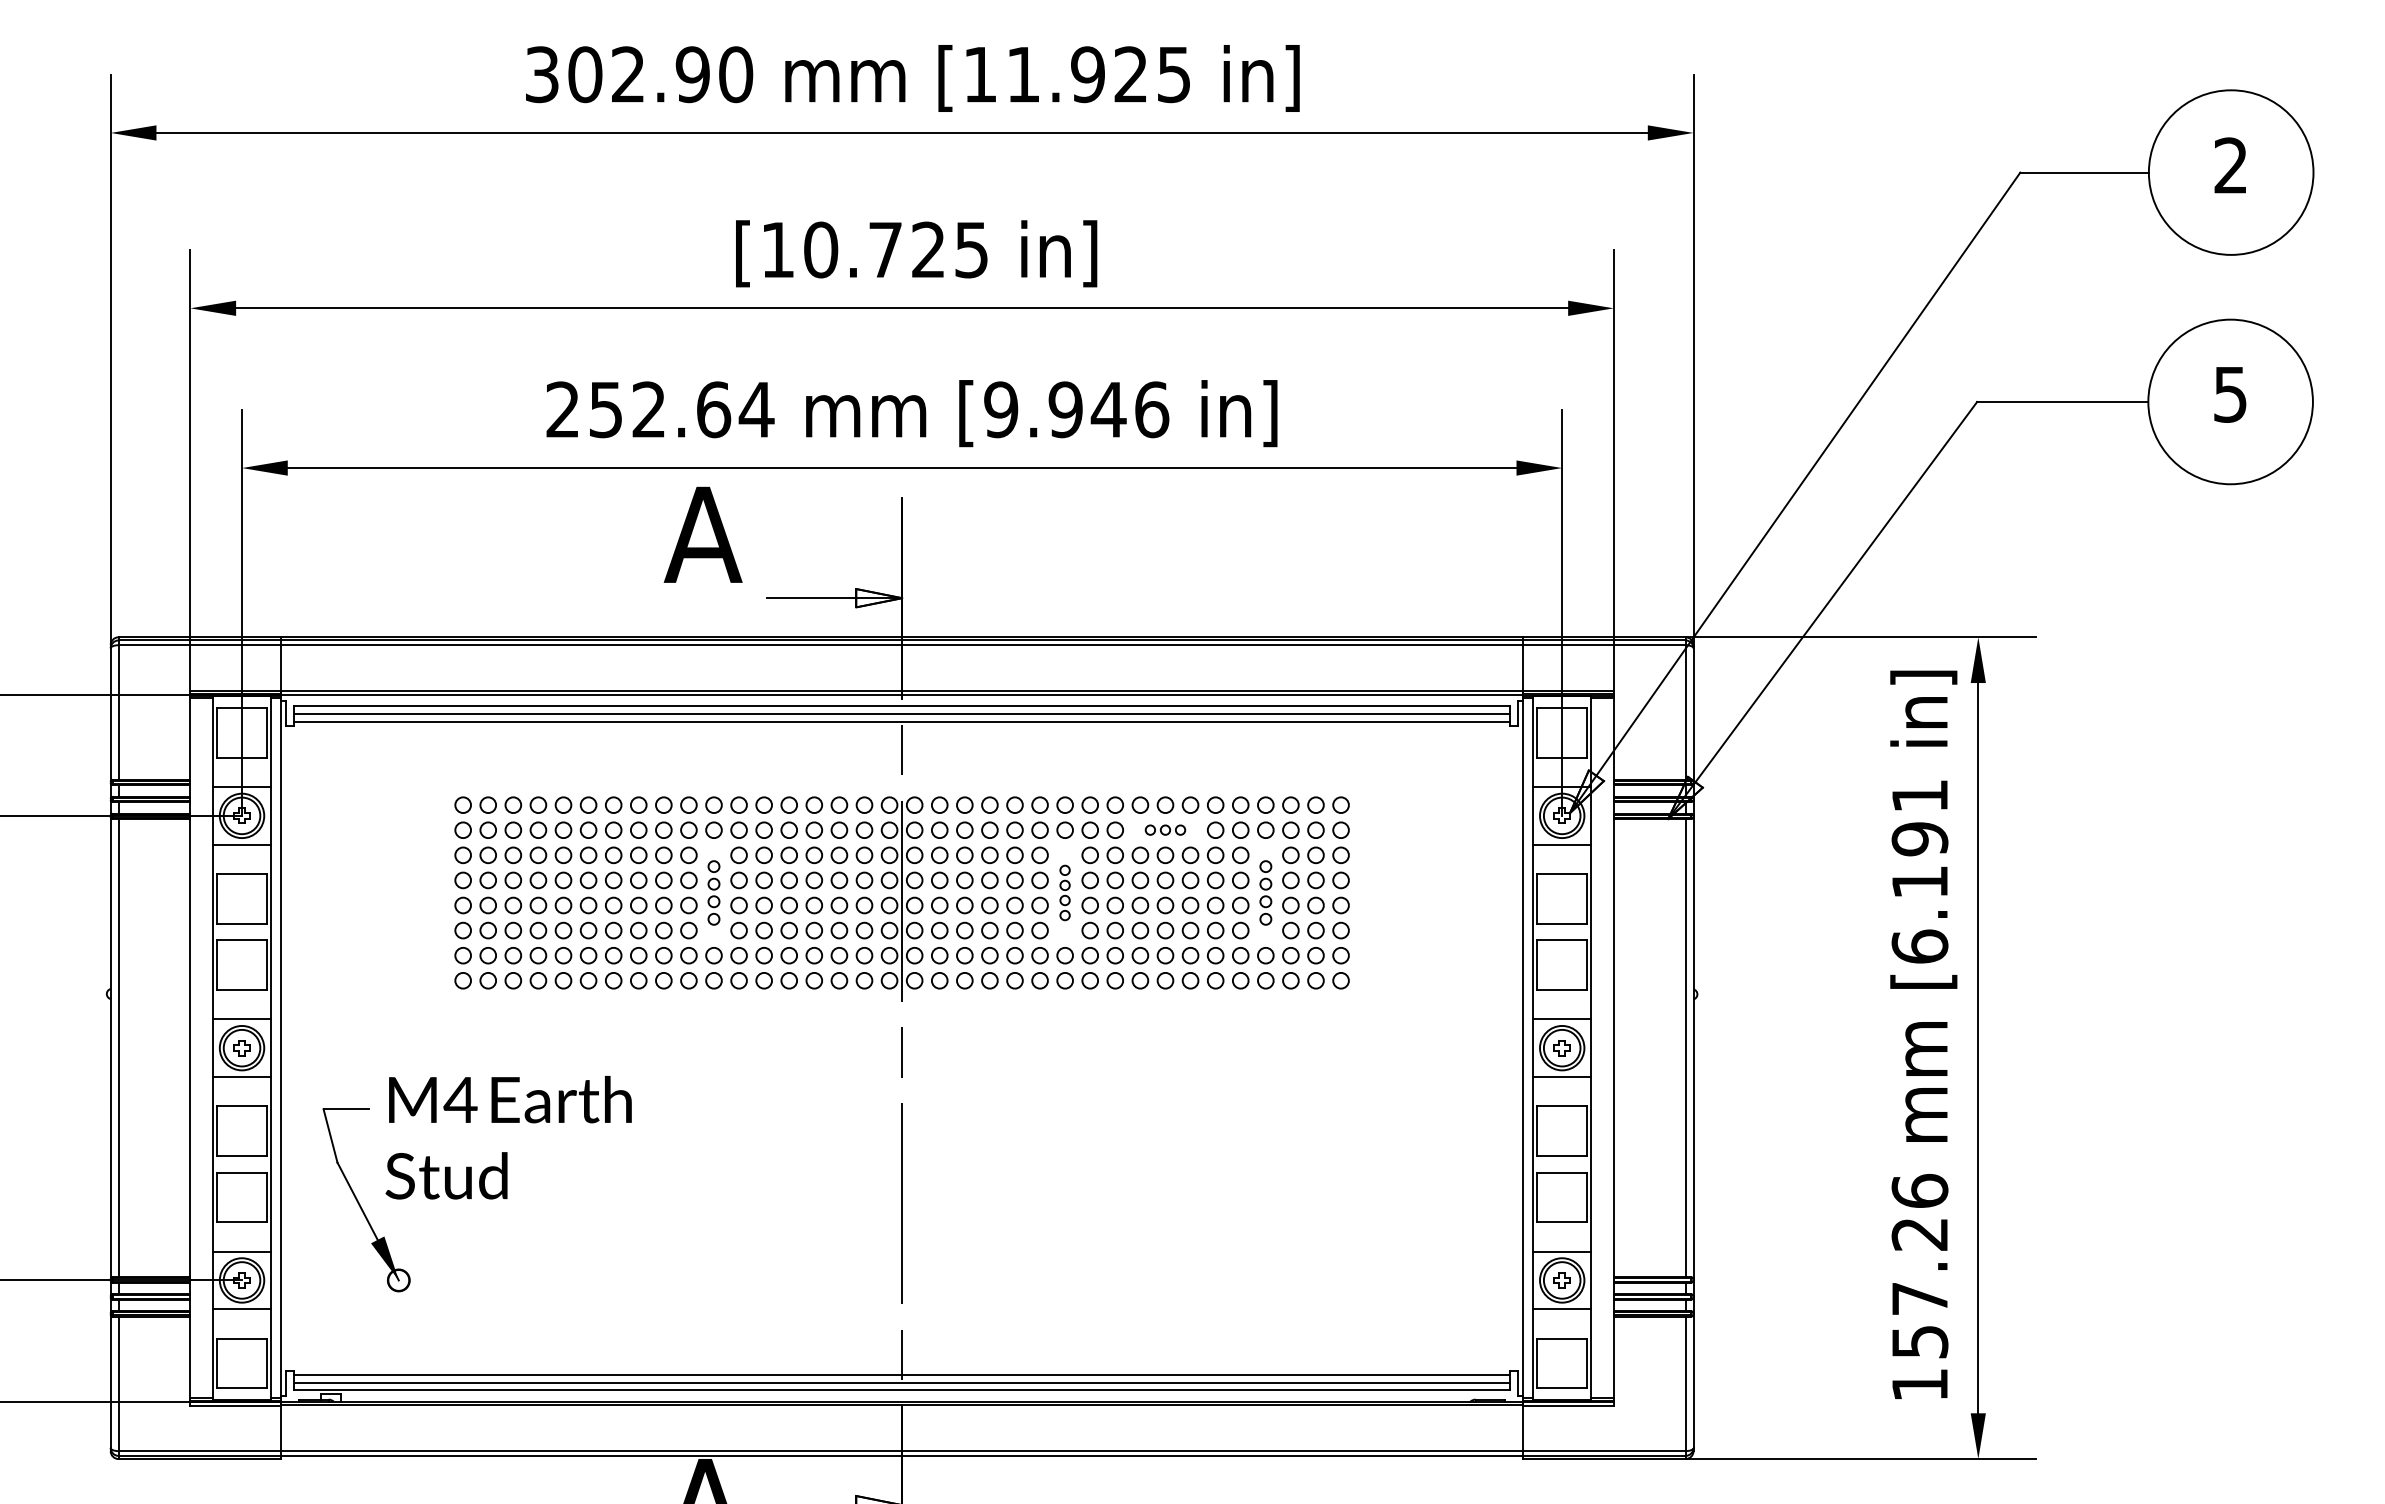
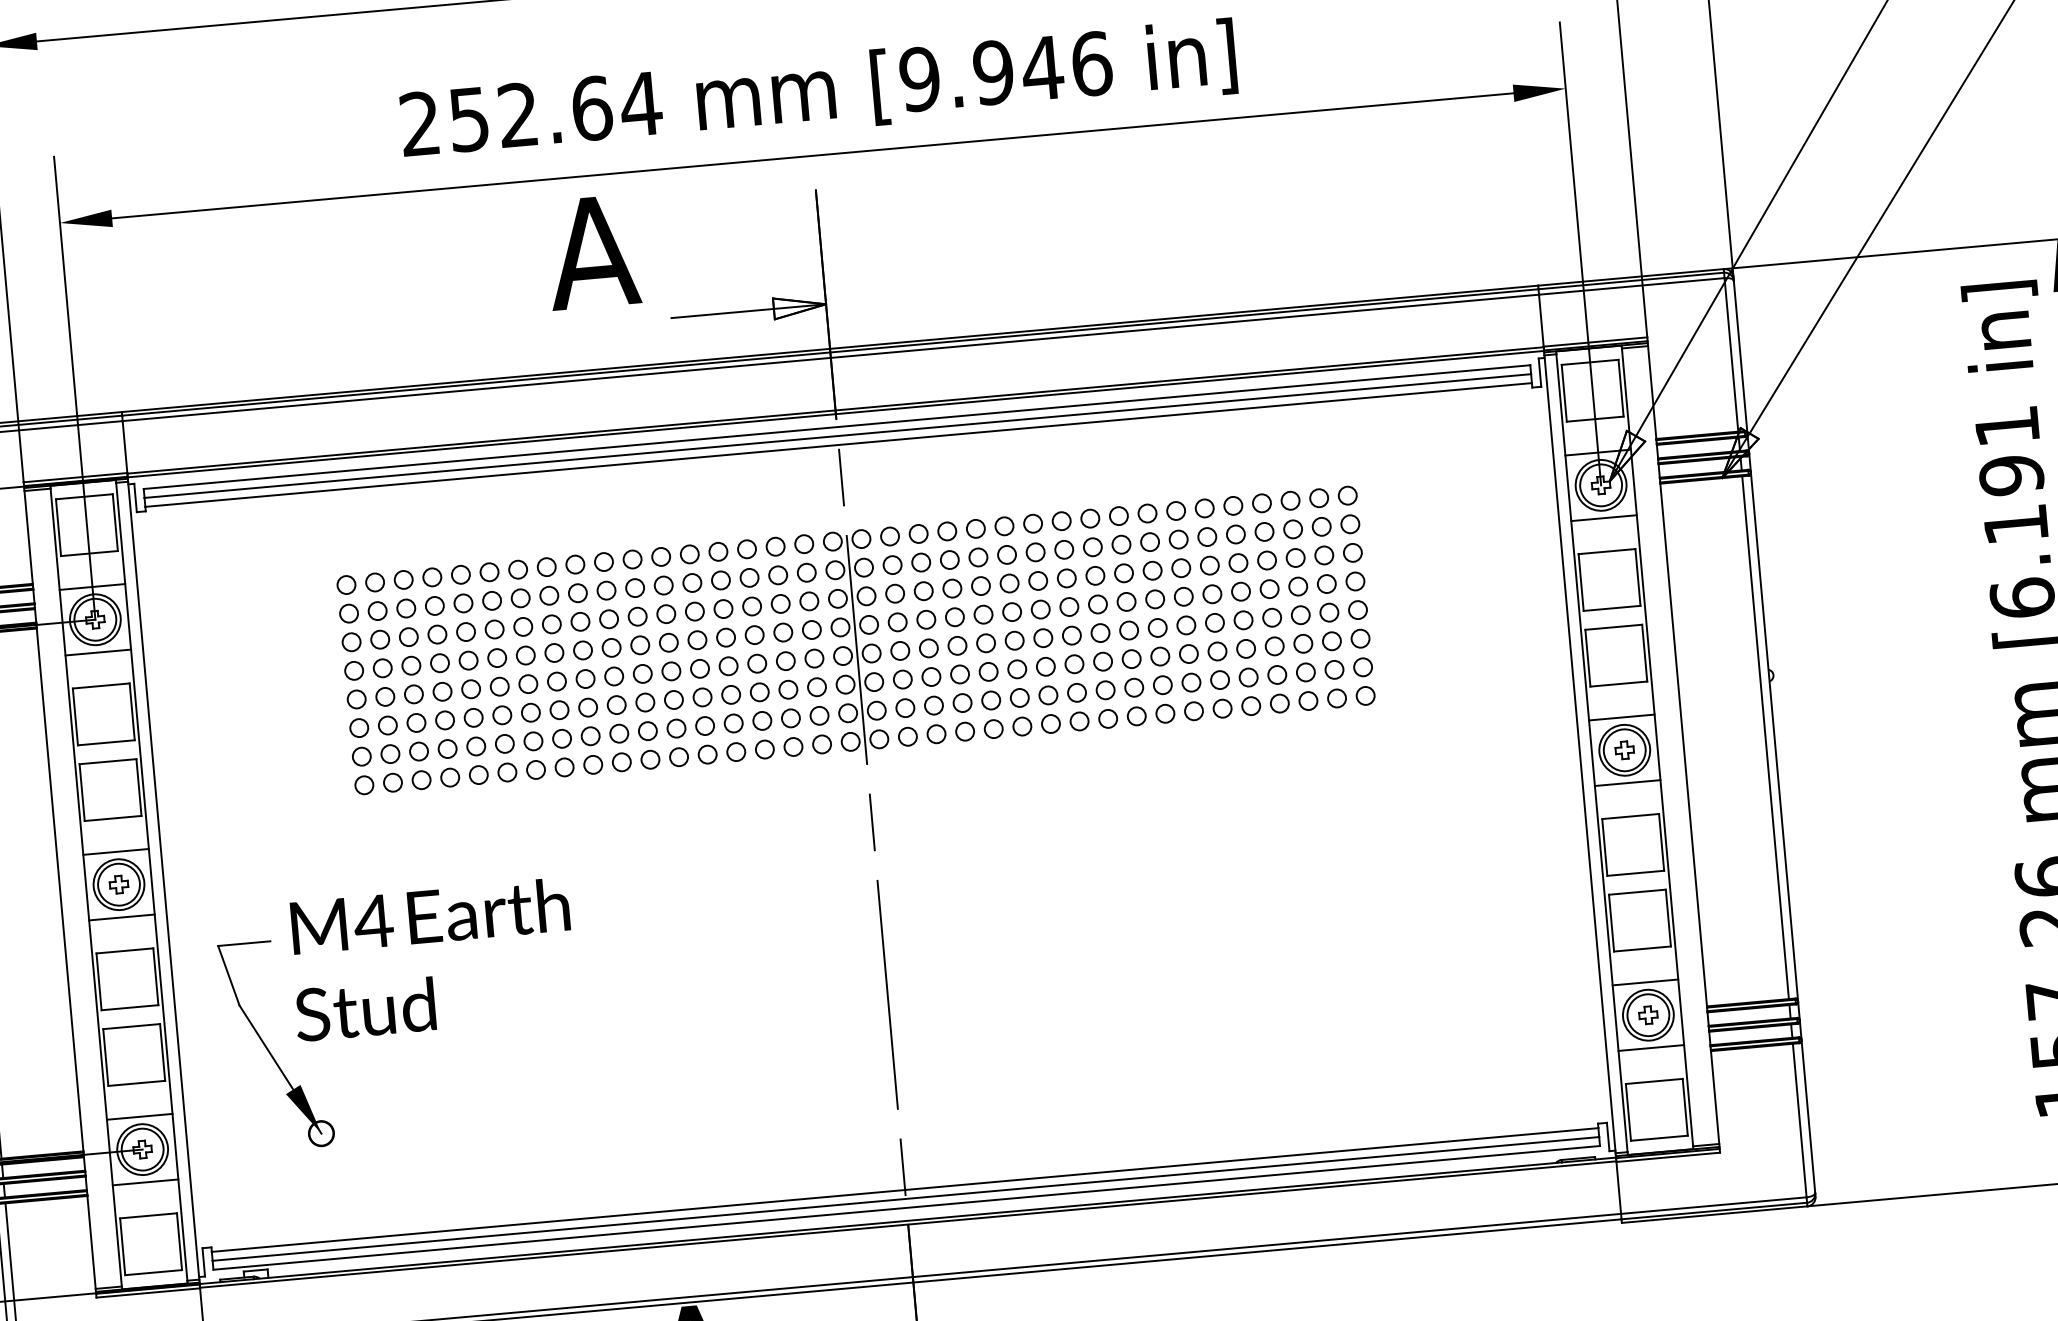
part: (1165, 829) -> (1150, 541), size x1.67
part: (713, 892) -> (640, 659), size x1.43
part: (1064, 892) -> (1041, 623), size x1.67
part: (1265, 892) -> (1270, 602), size x1.43

